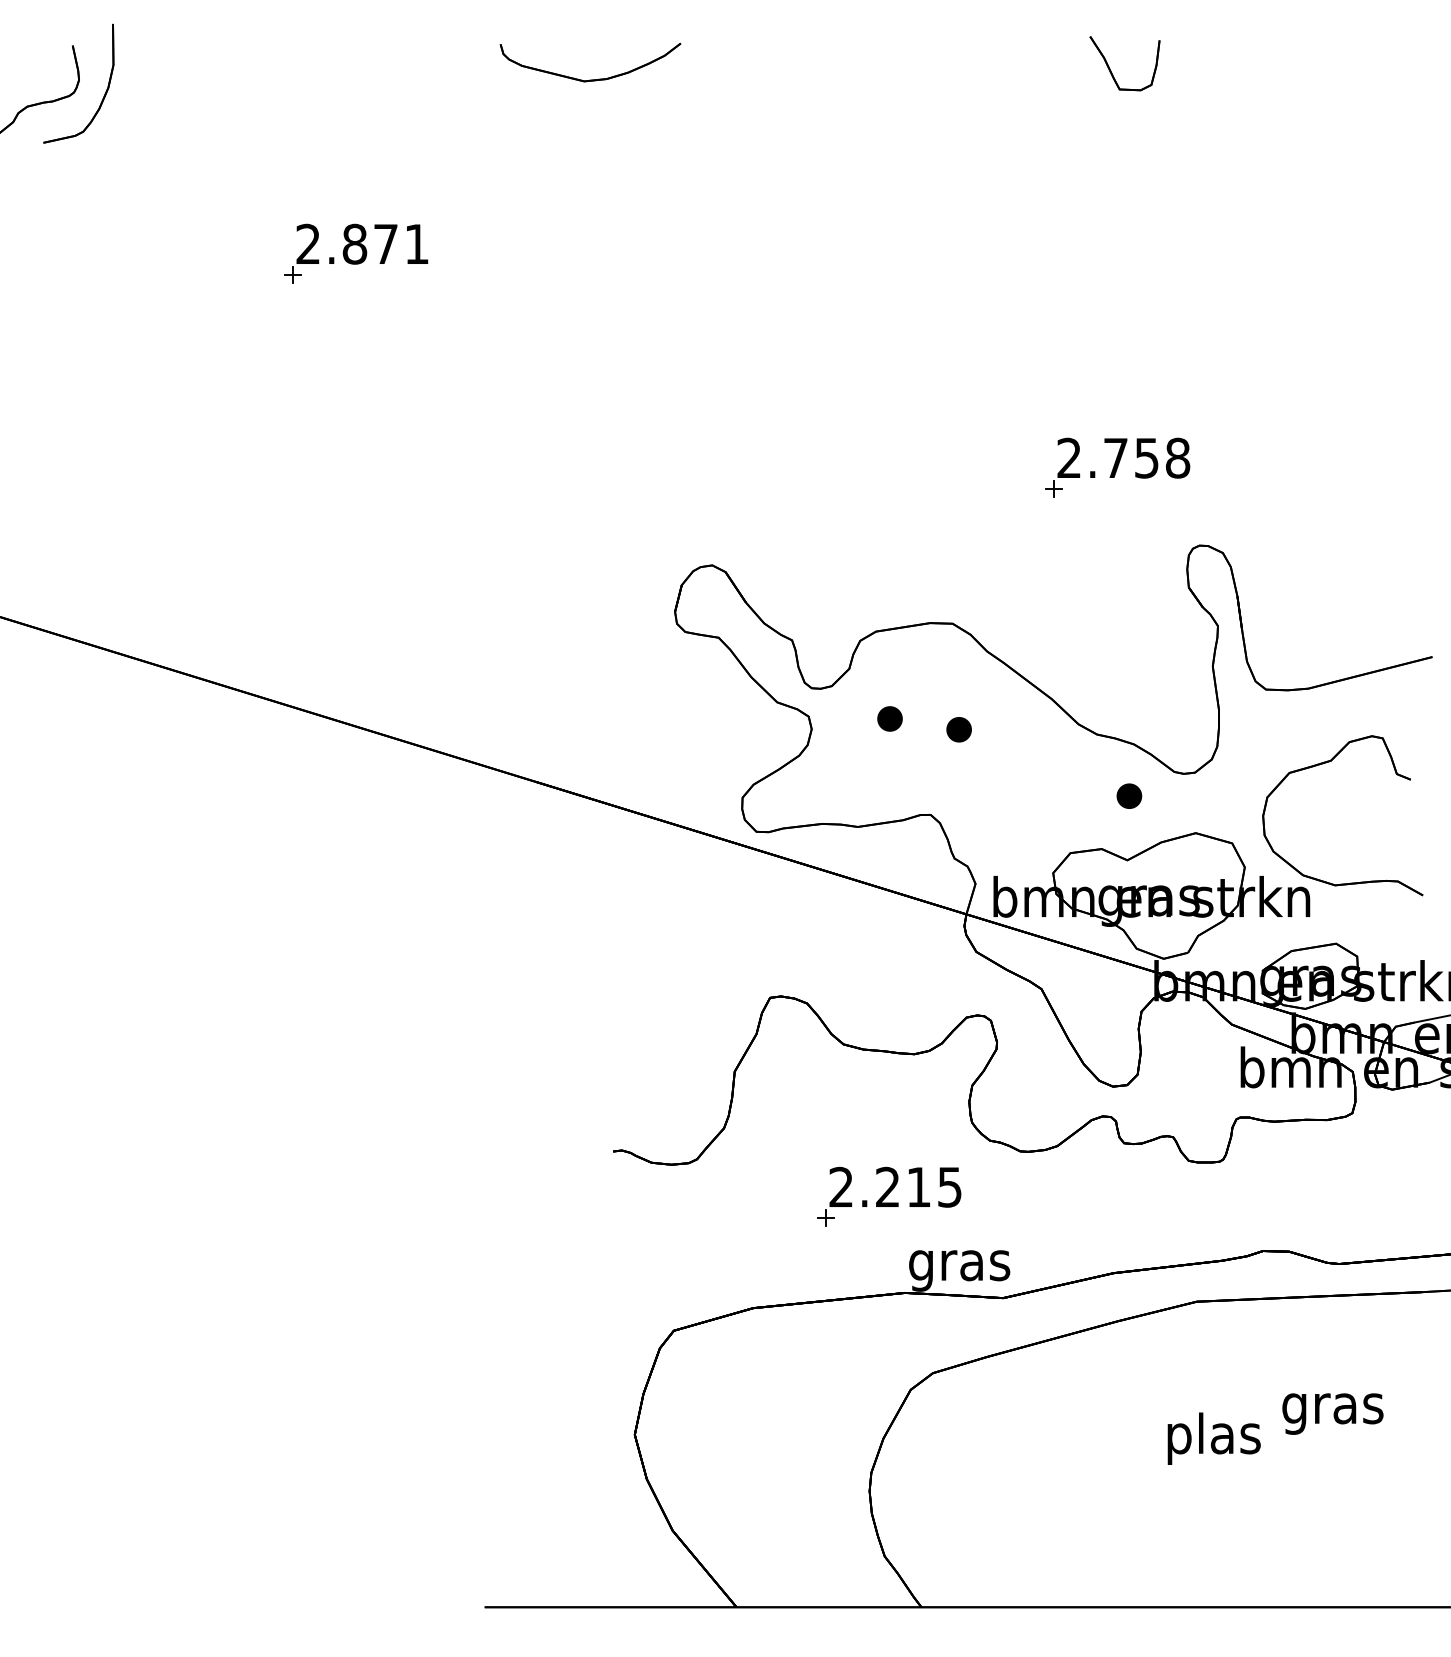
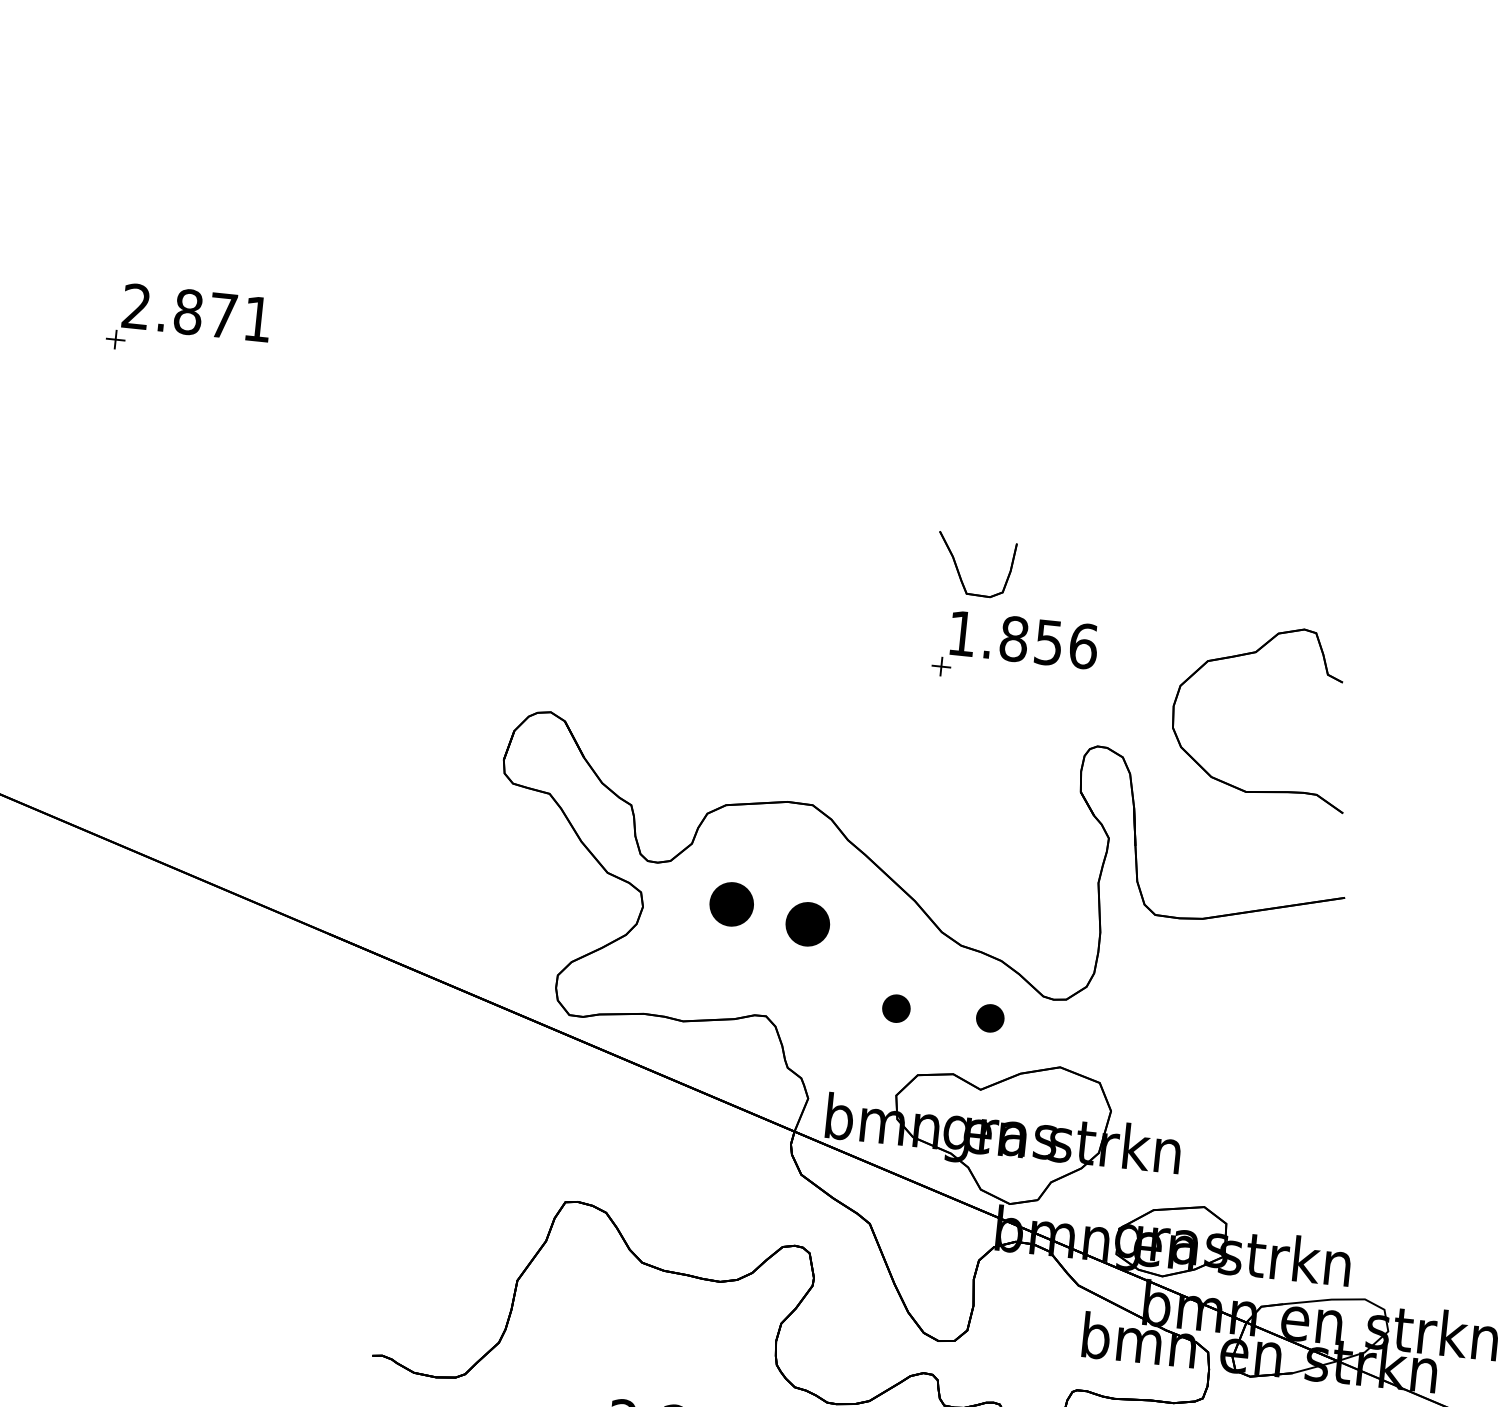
part: (1111, 70) -> (959, 571), moved
part: (590, 79) -> (470, 155), removed
text: (1123, 457) -> (1022, 639), 2.758 -> 1.856
part: (889, 718) -> (731, 903), size x1.6
part: (958, 729) -> (807, 924), size x1.6
part: (1326, 763) -> (1250, 654), moved
part: (1045, 795) -> (896, 1007), added

